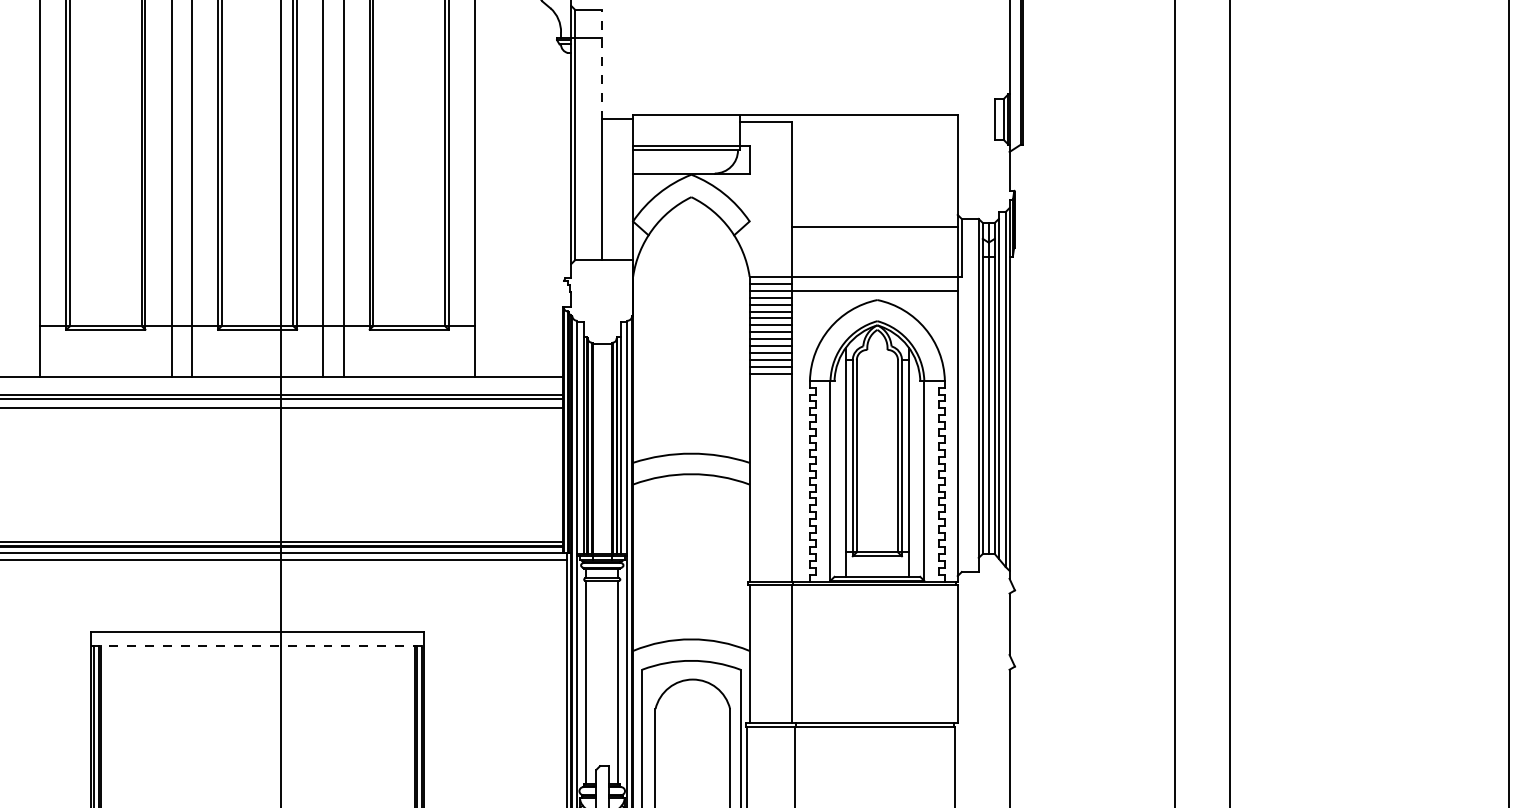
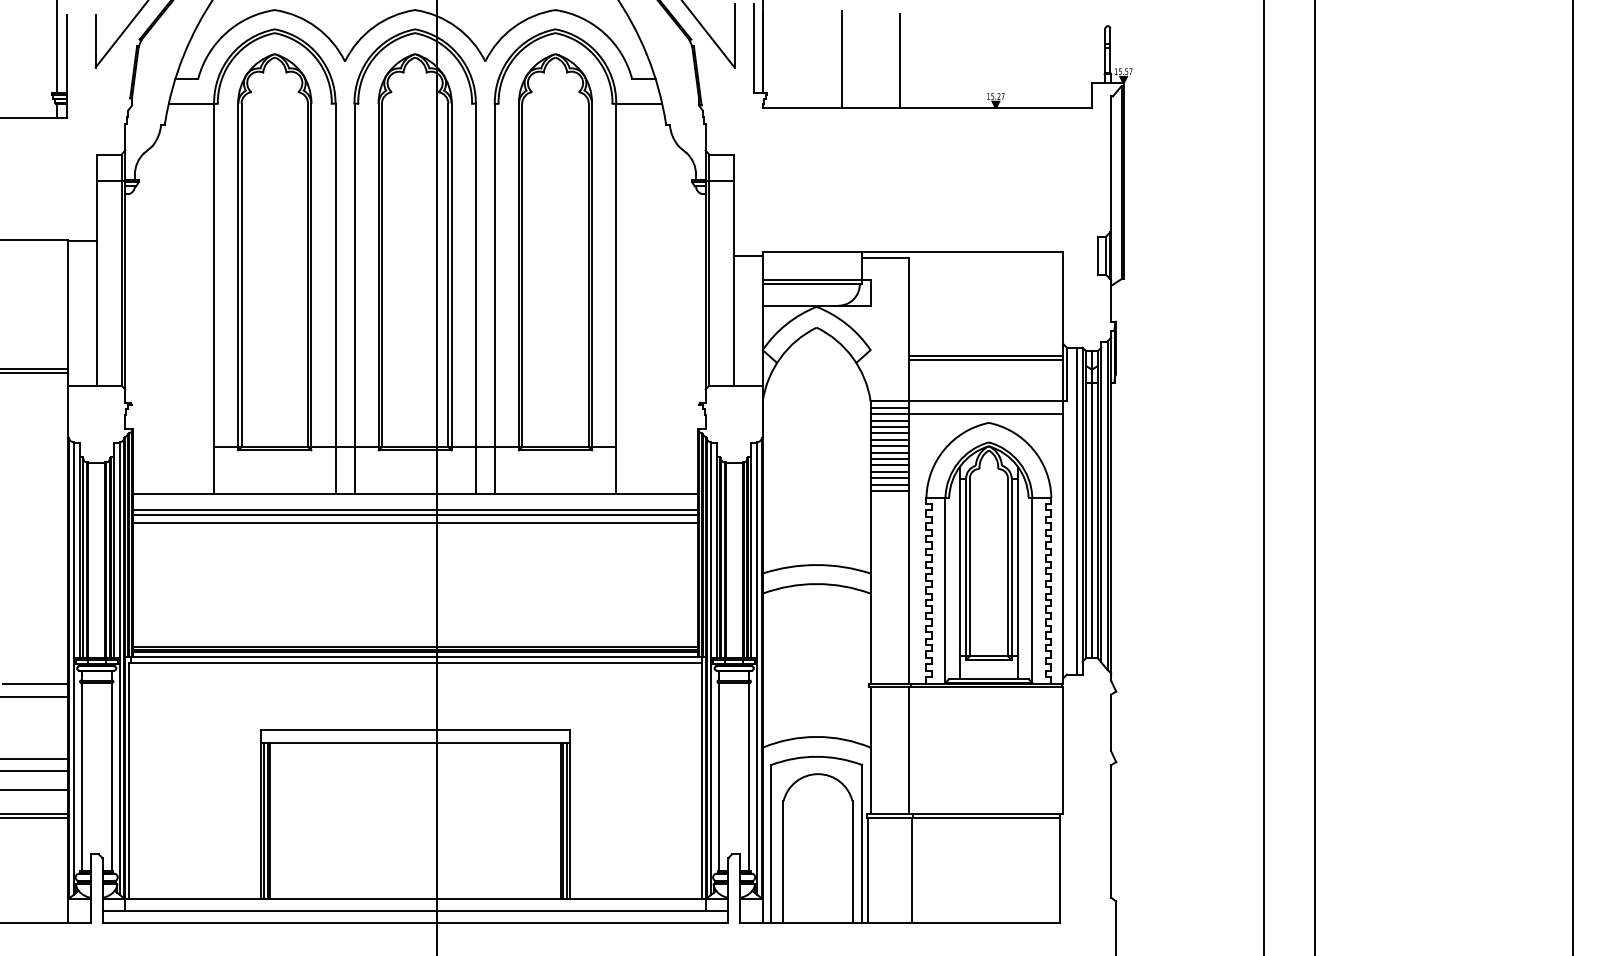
line: (602, 65) -> (734, 205), dashed -> solid
line: (874, 231) -> (986, 359), added
line: (973, 394) -> (1077, 510), added
line: (257, 645) -> (415, 742), dashed -> solid

